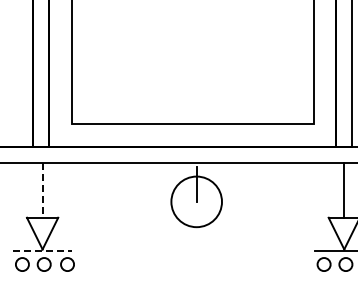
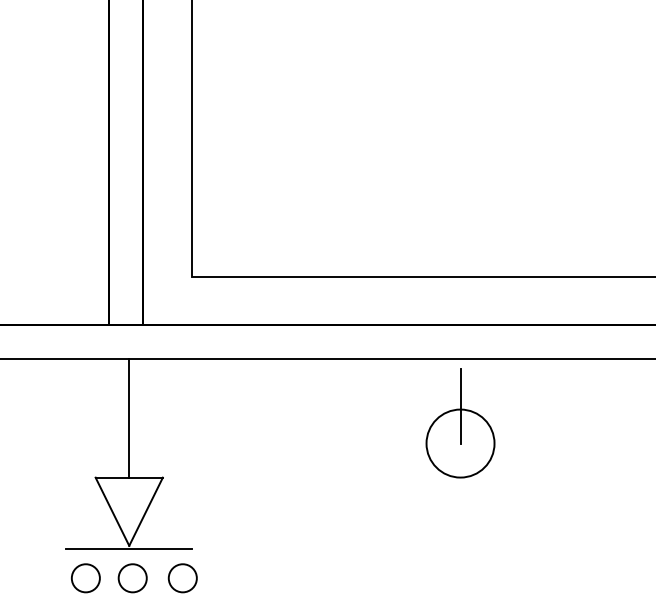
line: (42, 190) -> (128, 419), dashed -> solid
circle: (196, 201) -> (460, 442), size x0.62
line: (43, 251) -> (131, 550), dashed -> solid

